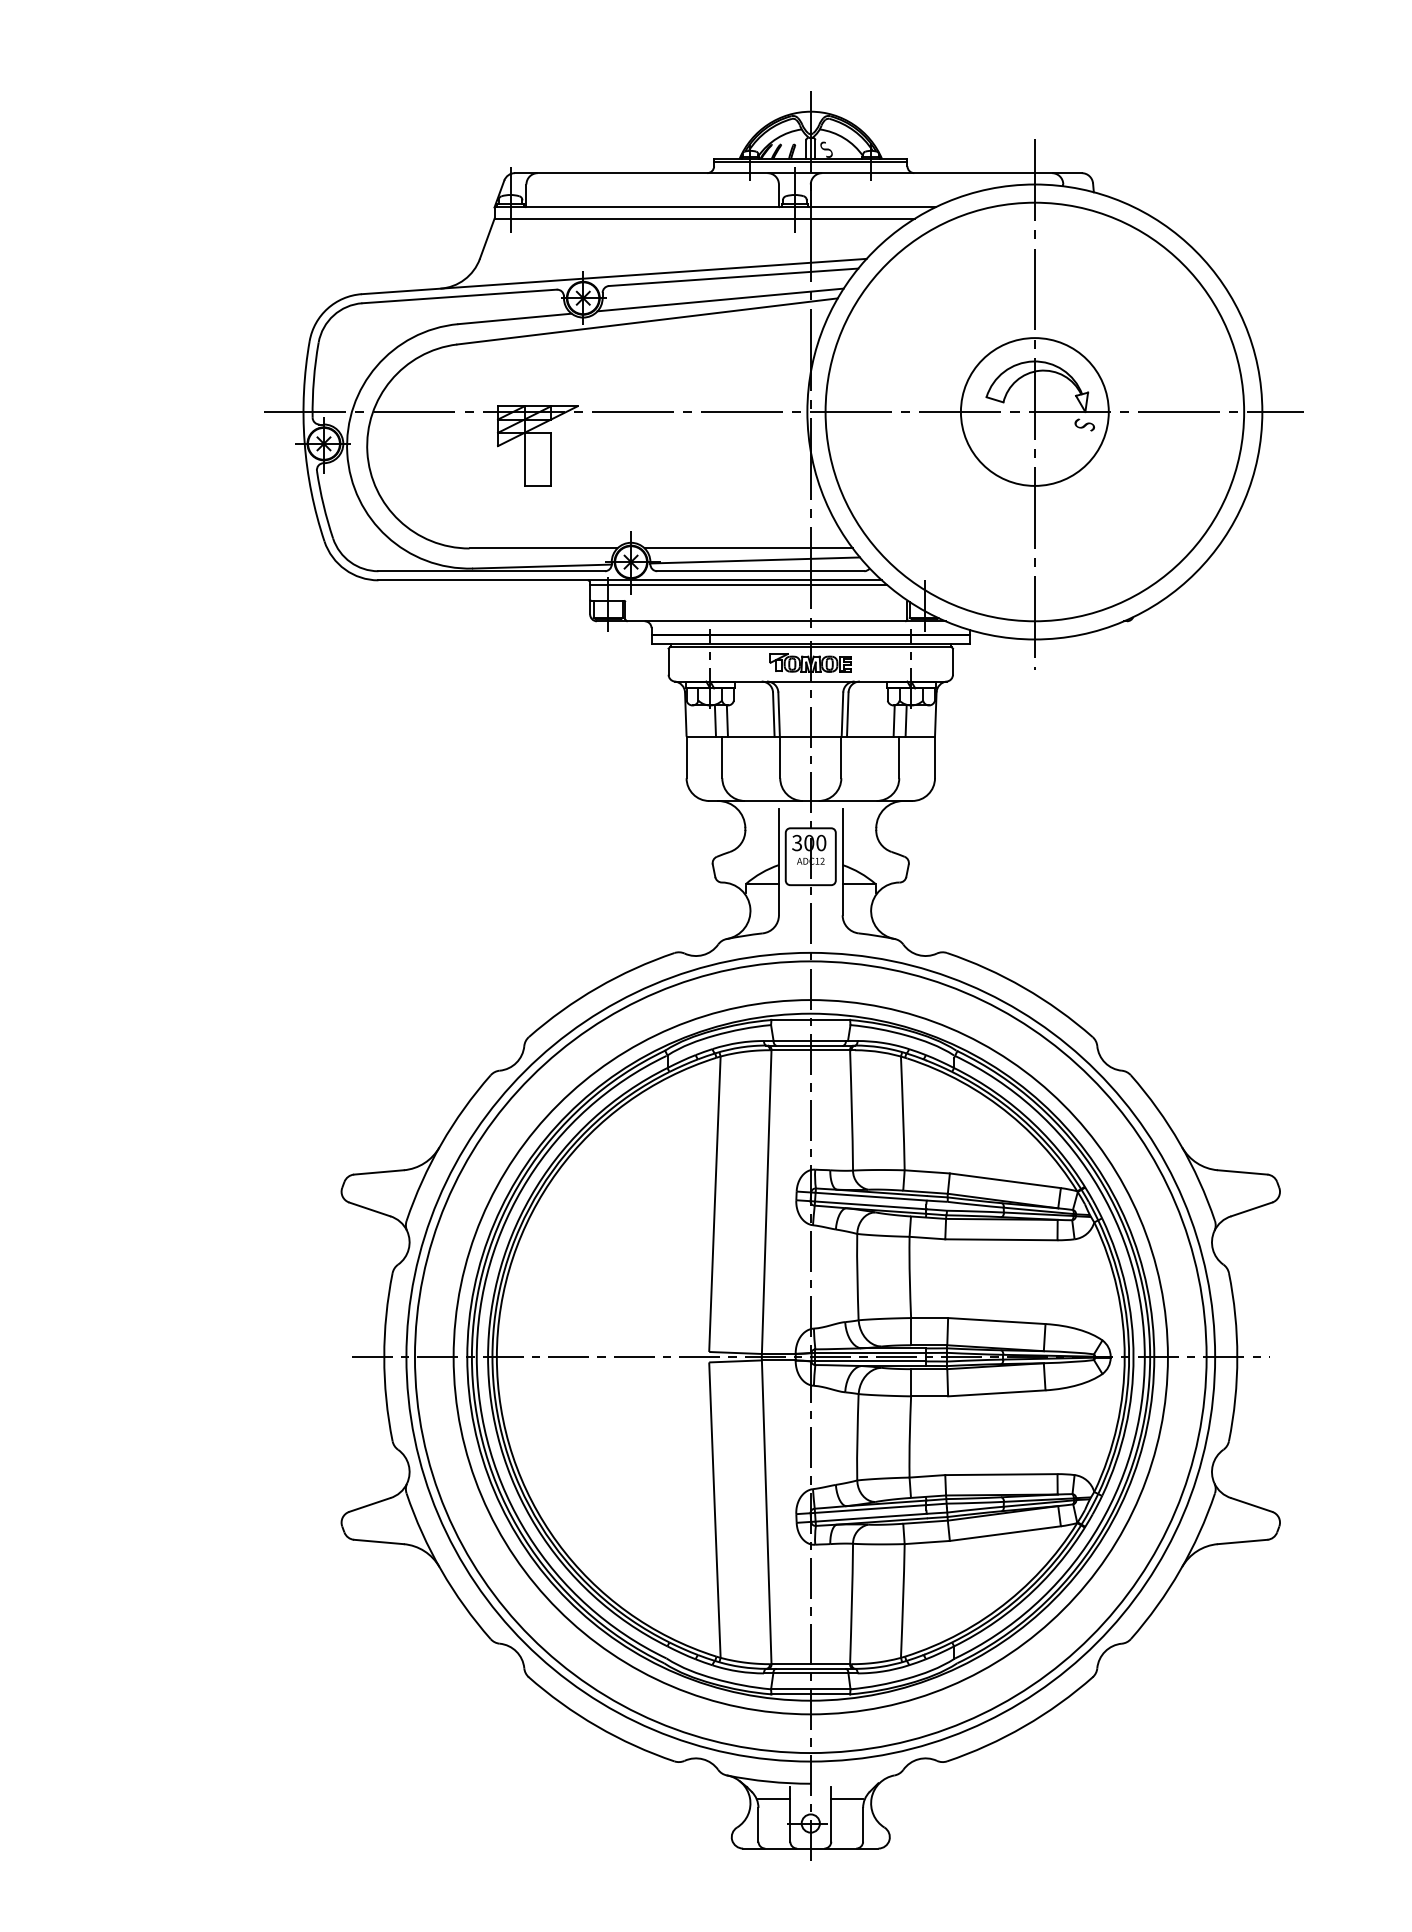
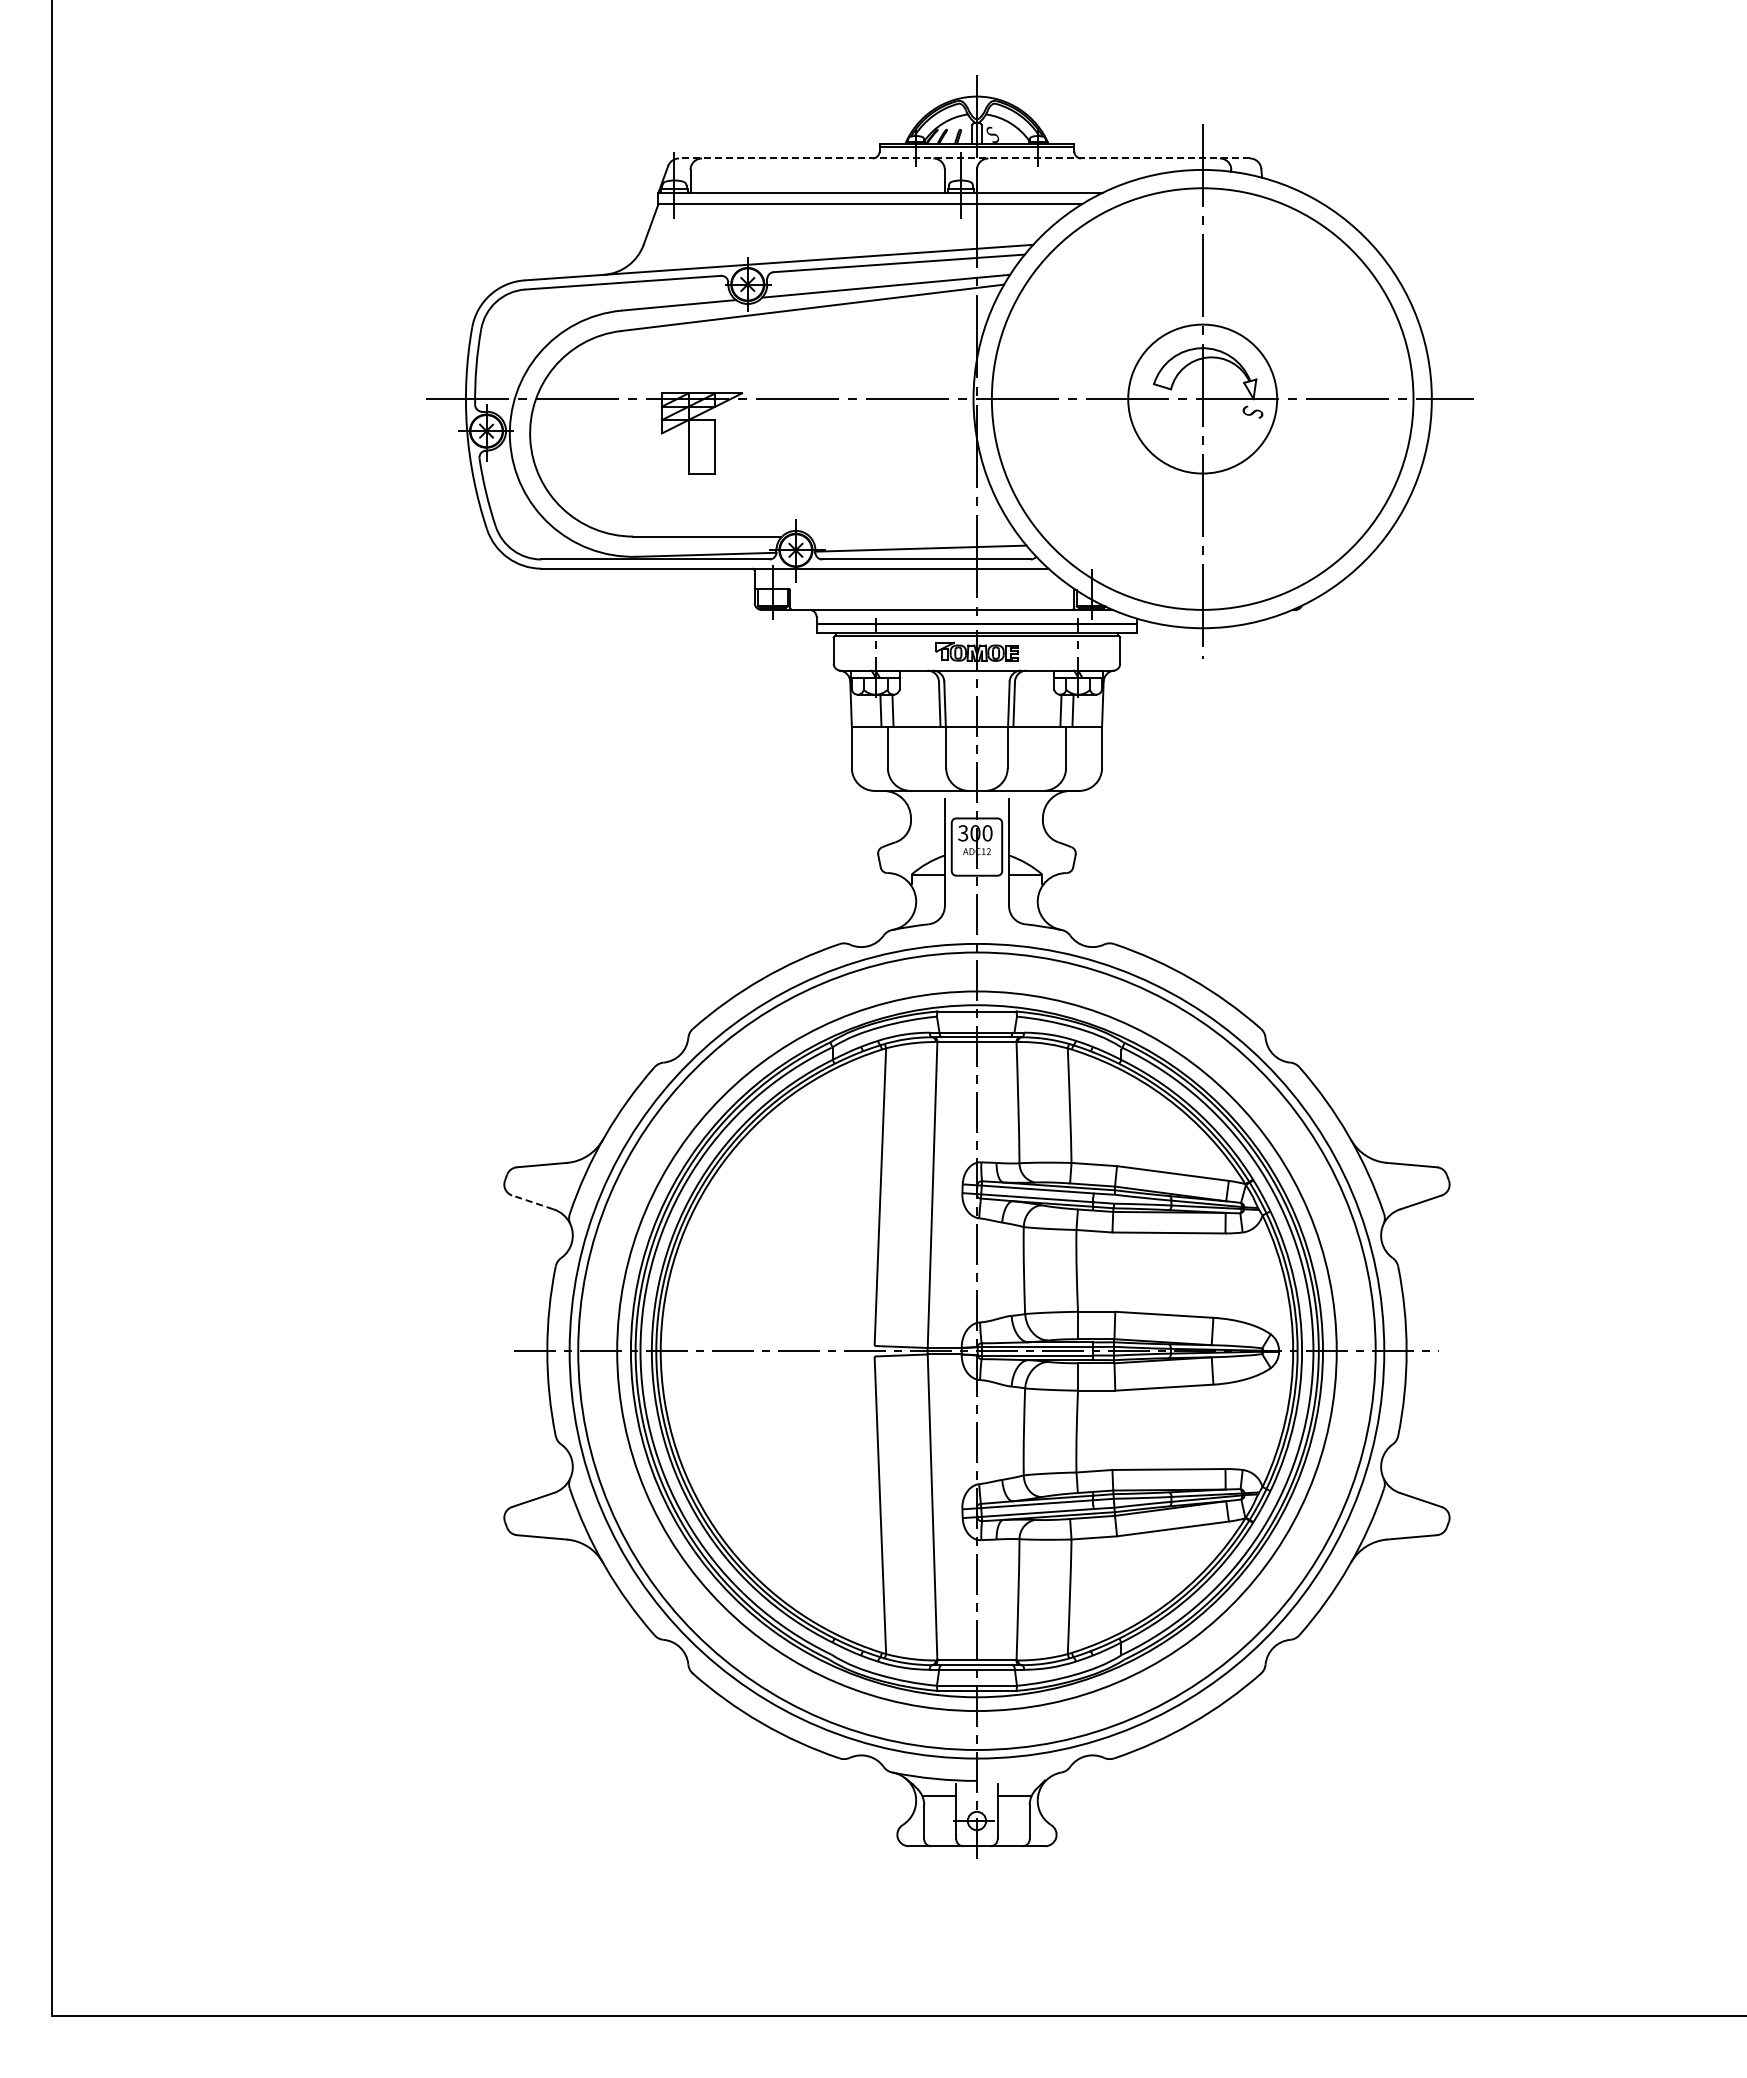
line: (797, 173) -> (963, 158), solid -> dashed
line: (748, 548) -> (914, 536), removed
line: (737, 585) -> (903, 573), removed
line: (369, 1209) -> (532, 1202), solid -> dashed

